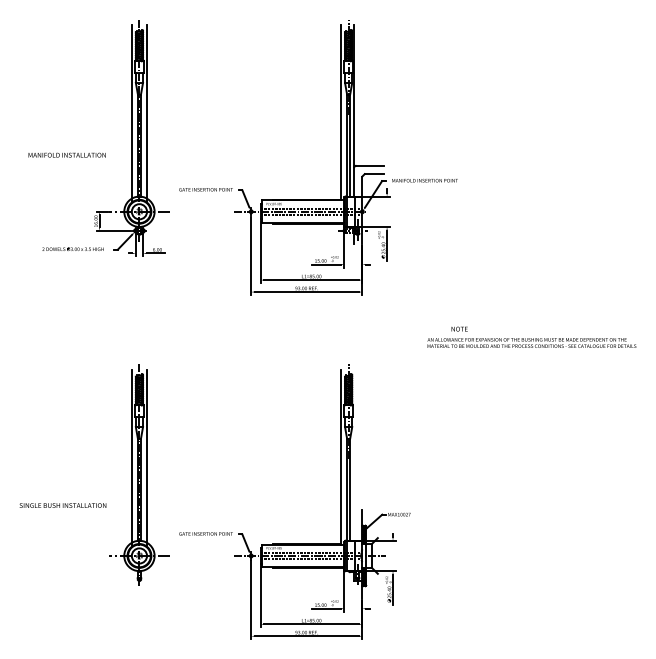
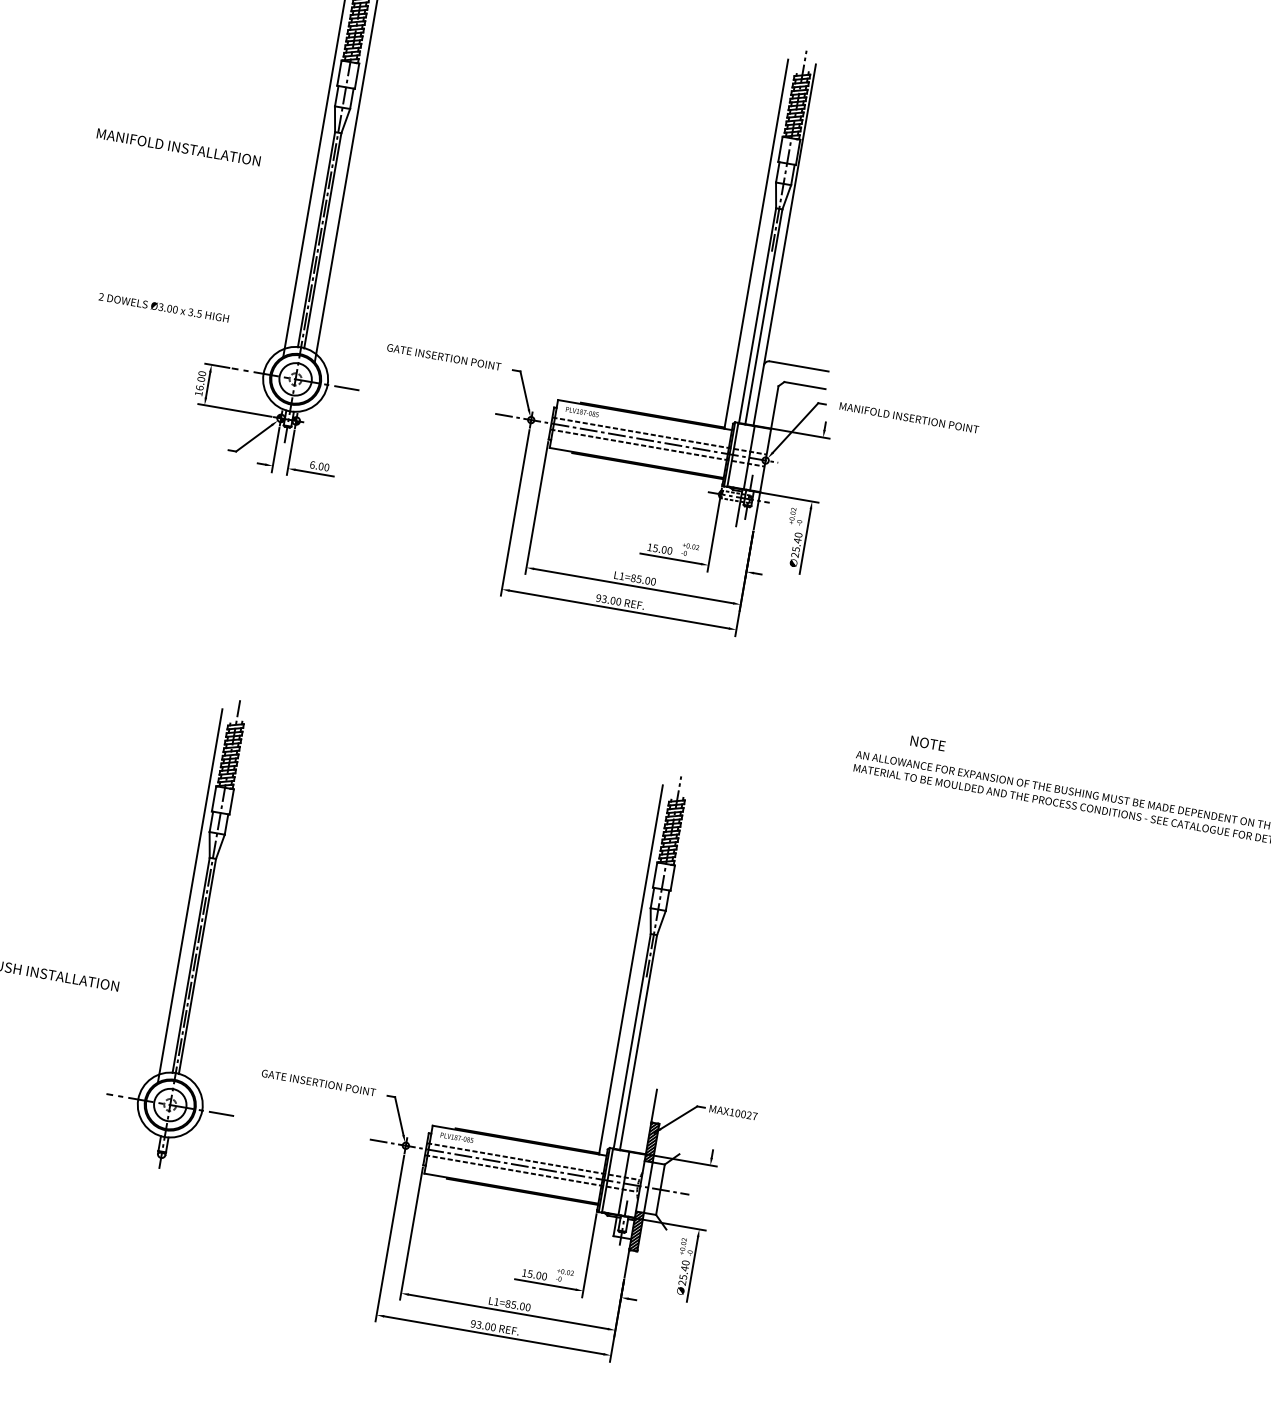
text: (66, 154) -> (177, 145), moved
text: (72, 248) -> (162, 305), moved
line: (146, 457) -> (220, 900), removed

